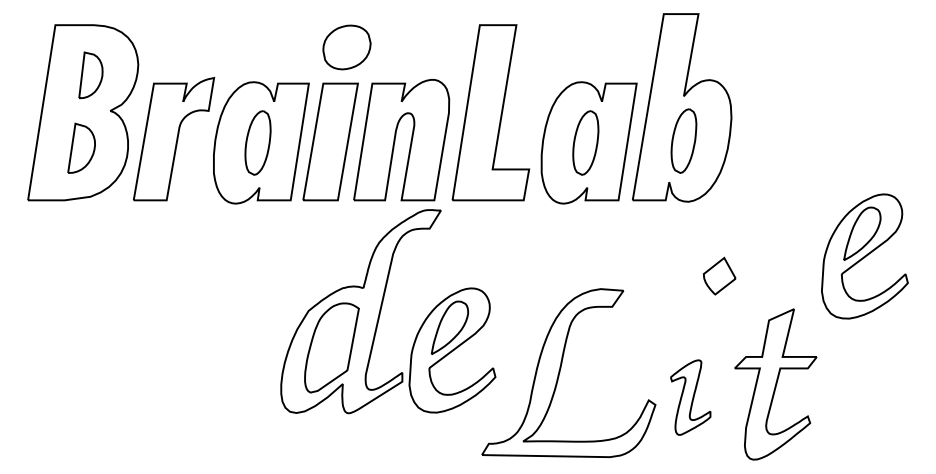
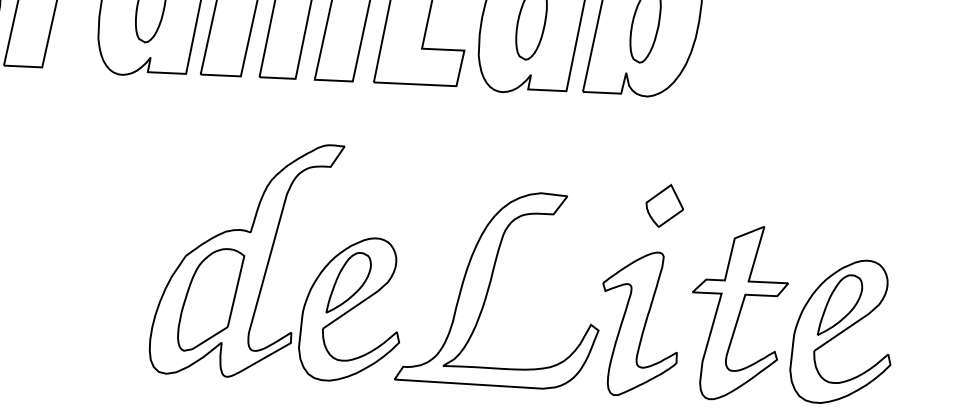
part: (864, 256) -> (841, 331), moved
part: (719, 275) -> (664, 205), moved
part: (381, 311) -> (270, 260), moved
part: (690, 397) -> (639, 323), size x1.67

